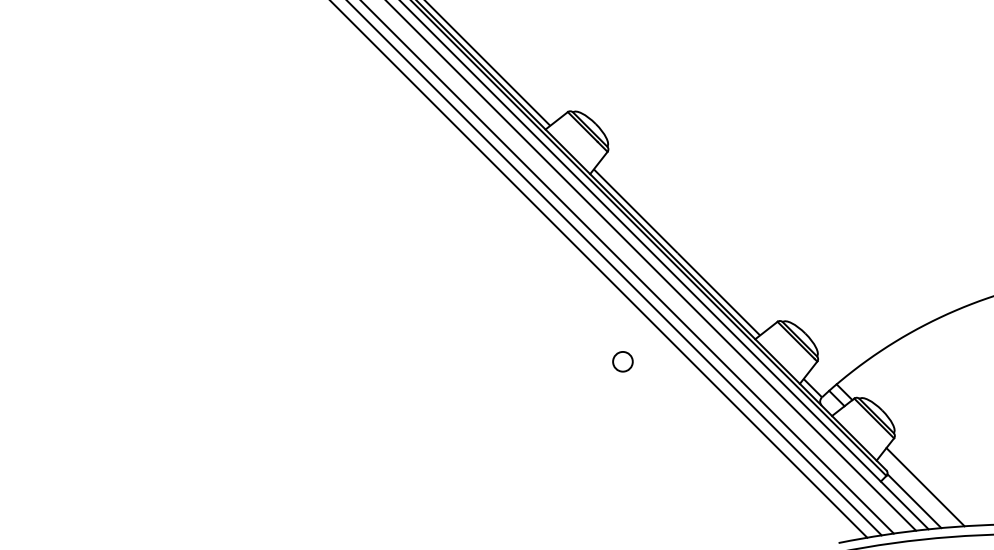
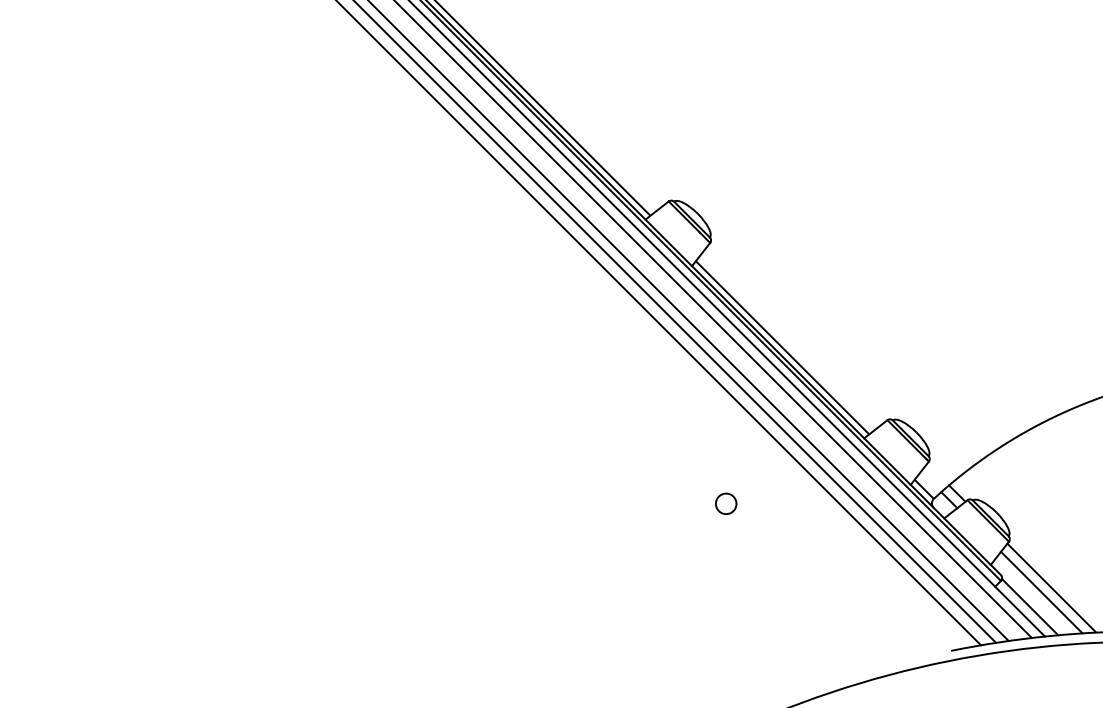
circle: (623, 361) -> (726, 503), moved
line: (934, 482) -> (1051, 587), added

